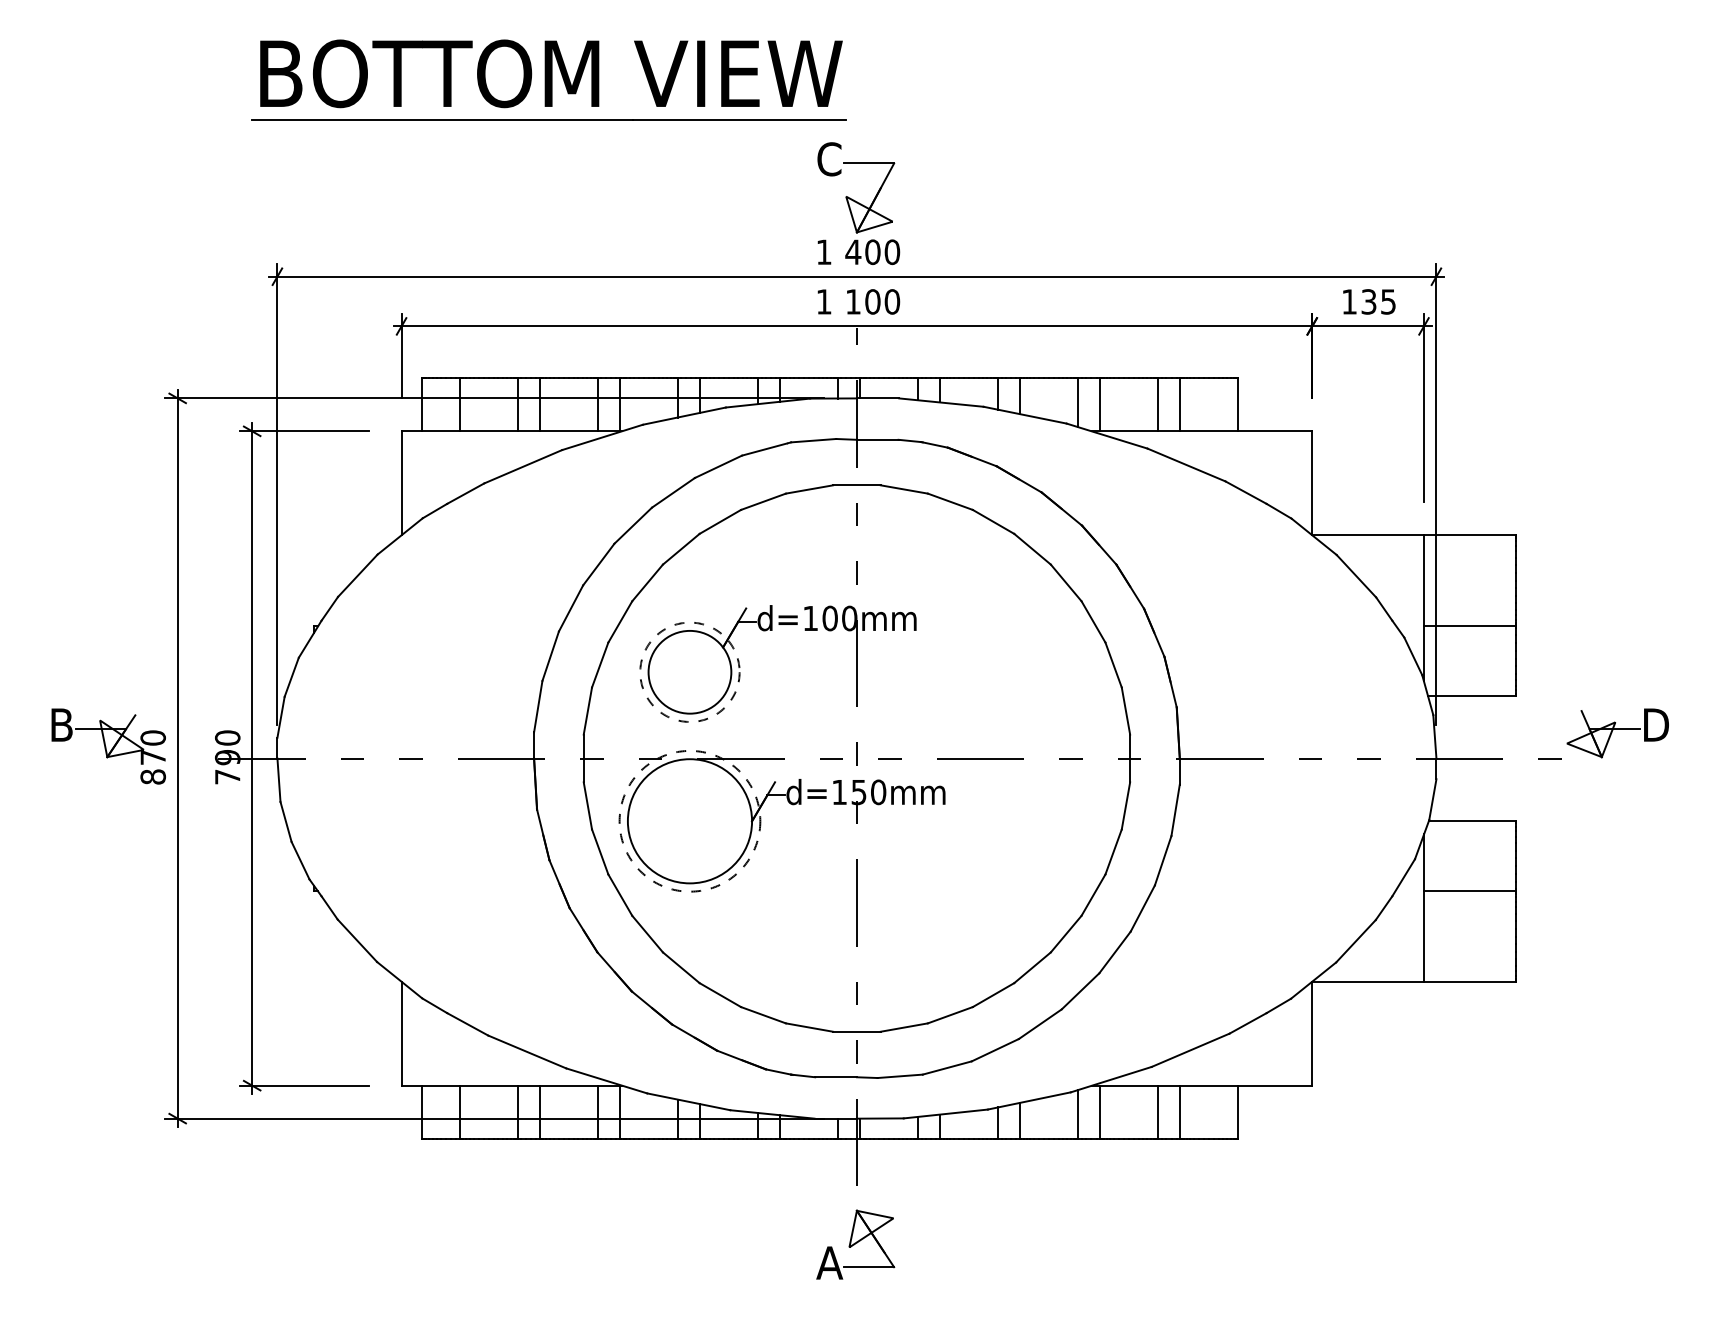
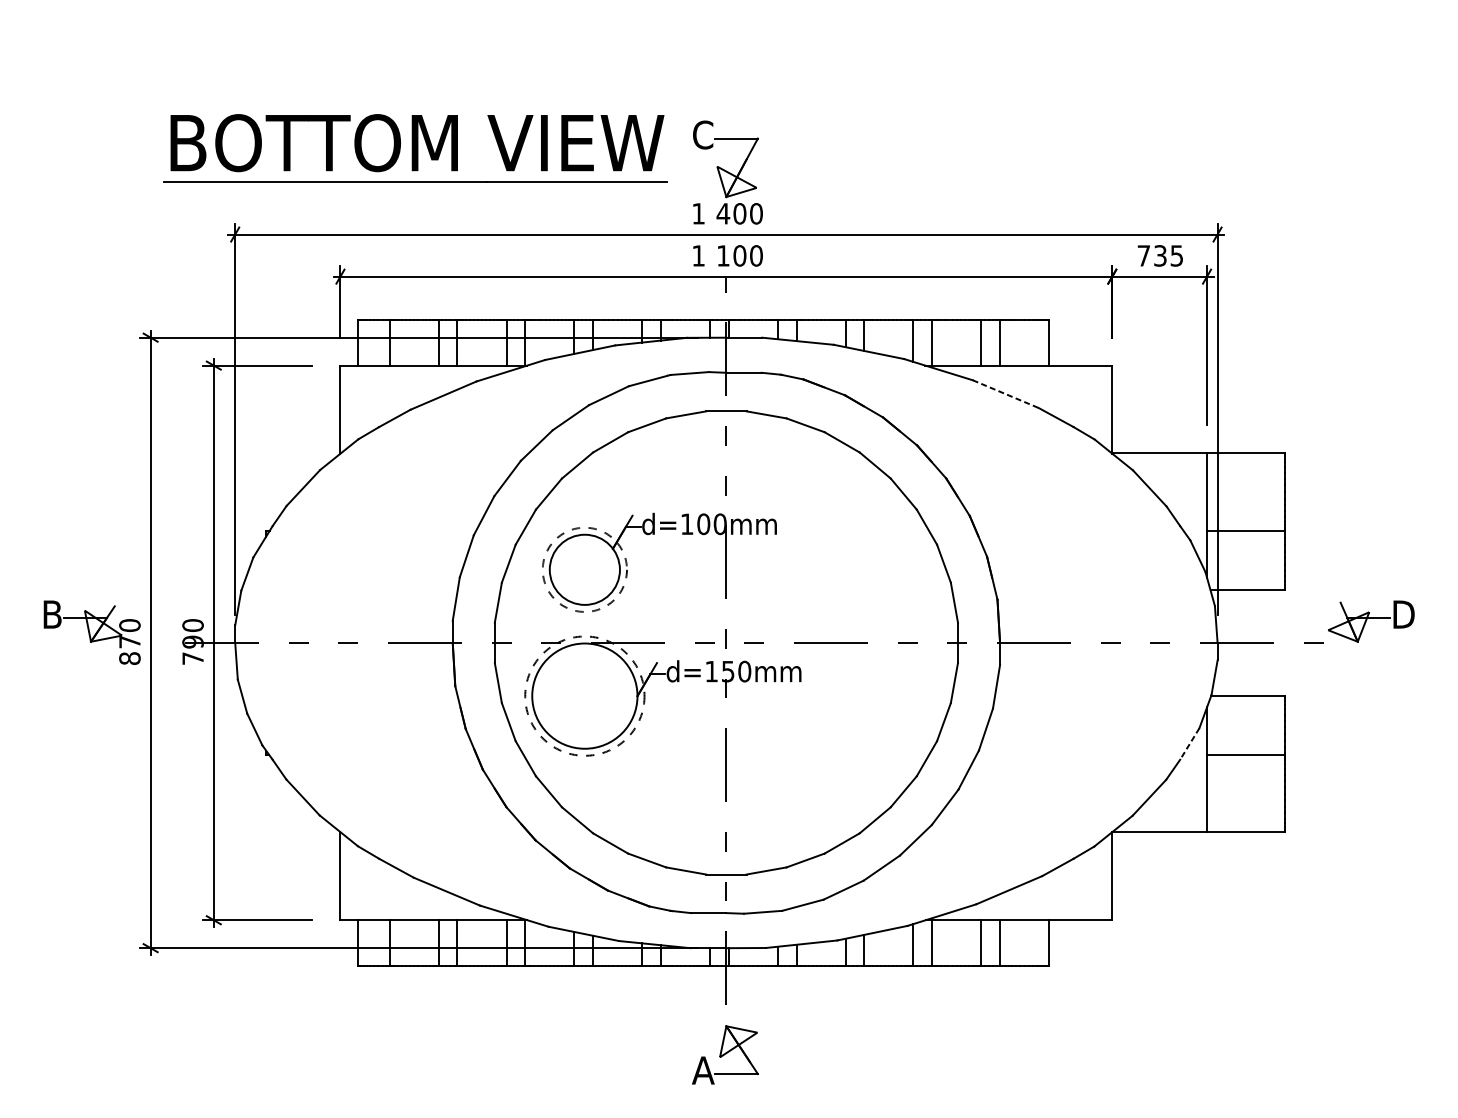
part: (548, 79) -> (414, 147), moved
text: (1349, 301) -> (1143, 255), 135 -> 735
line: (1187, 465) -> (1006, 394), solid -> dashed
line: (1403, 877) -> (1189, 743), solid -> dashed

